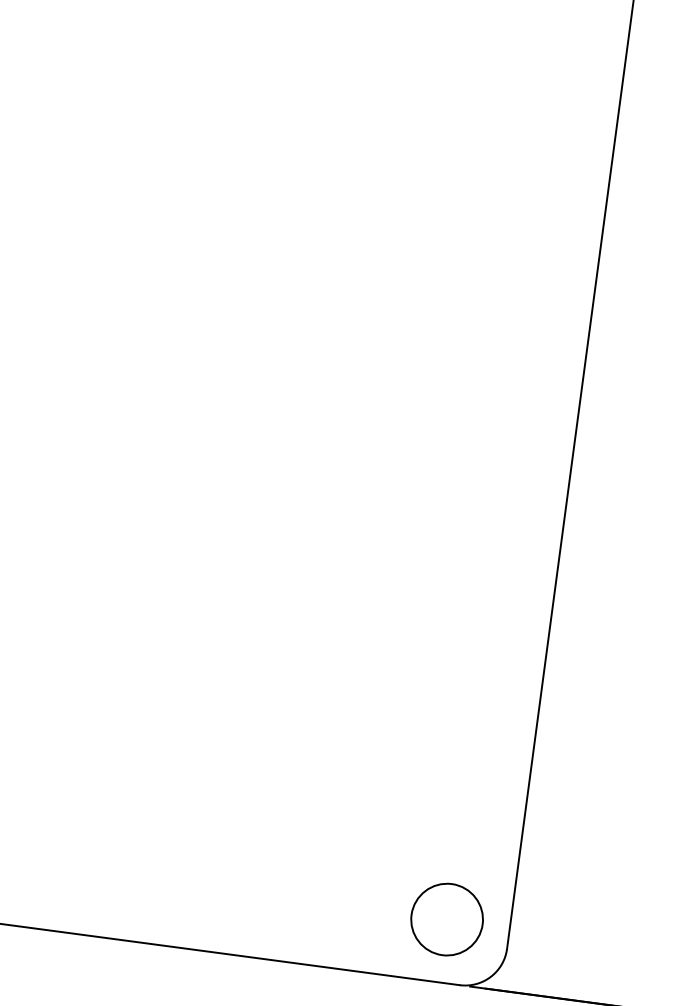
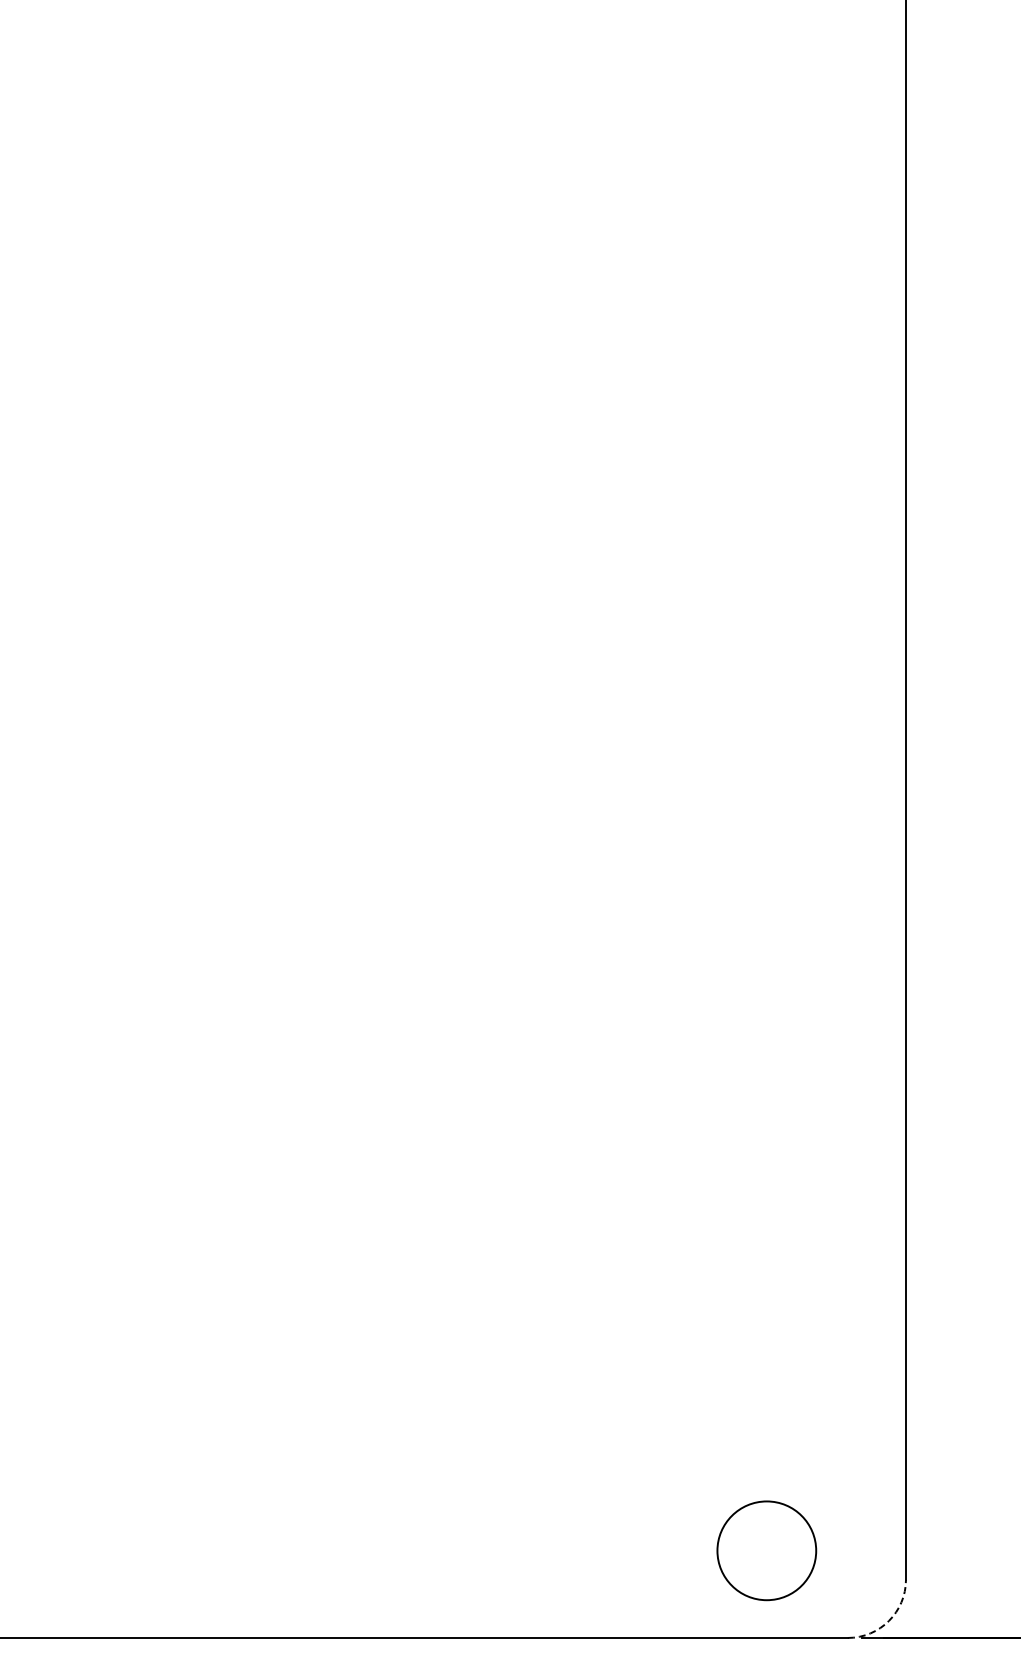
circle: (446, 919) -> (766, 1550), moved
arc: (490, 976) -> (888, 1620), solid -> dashed

